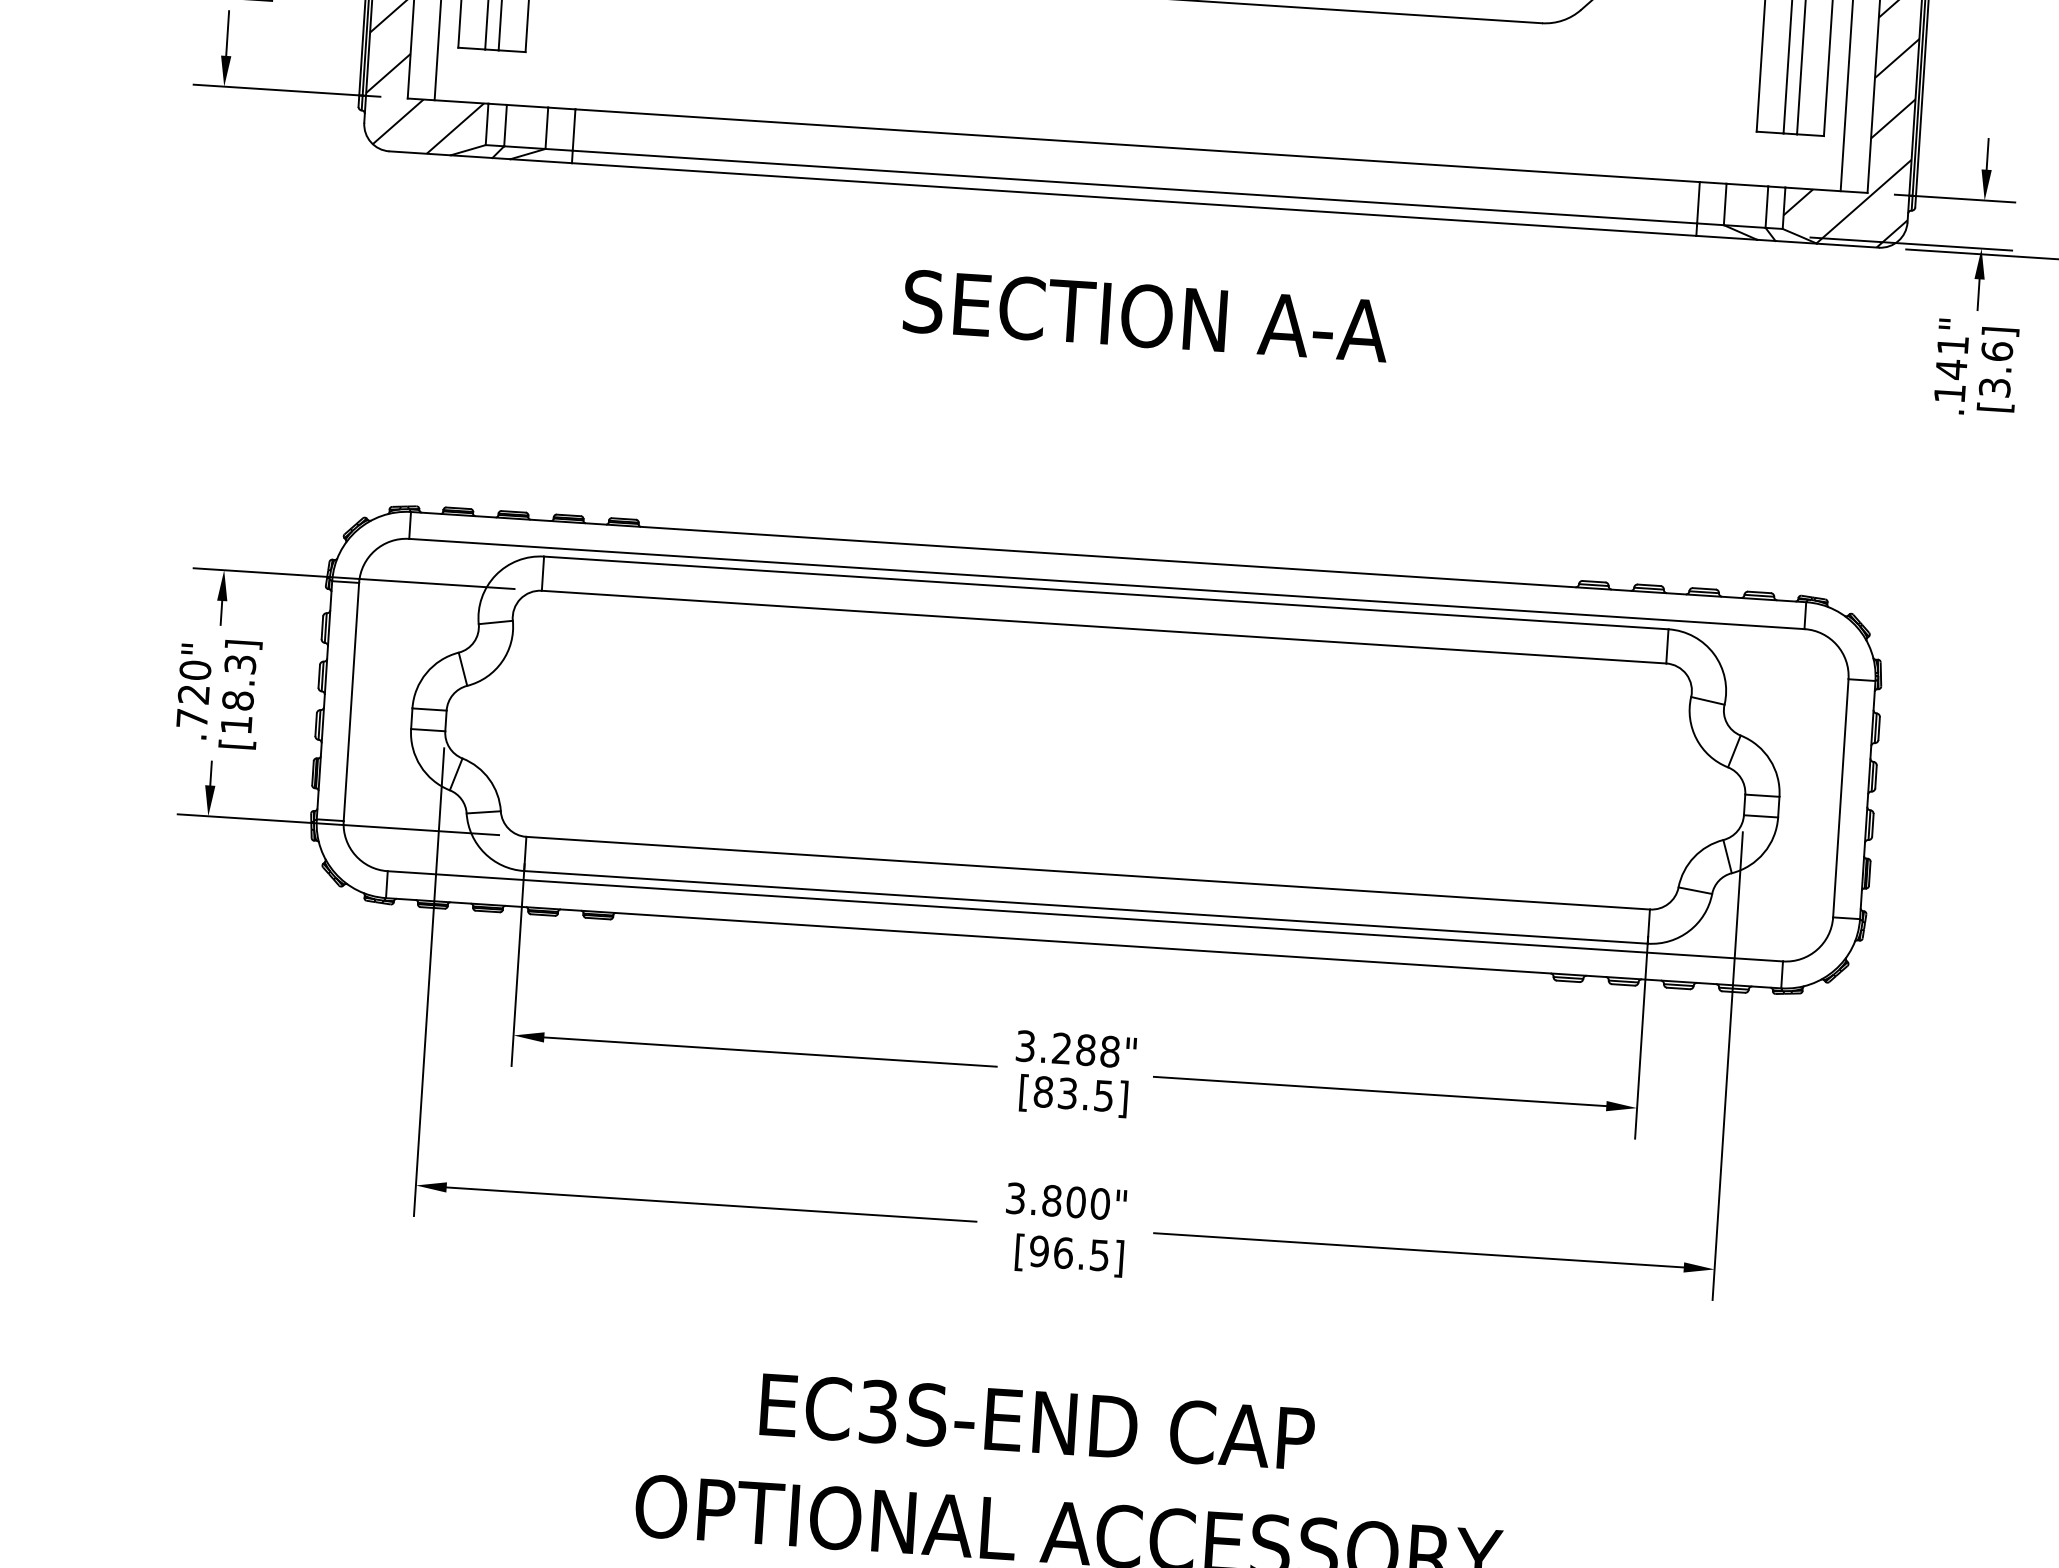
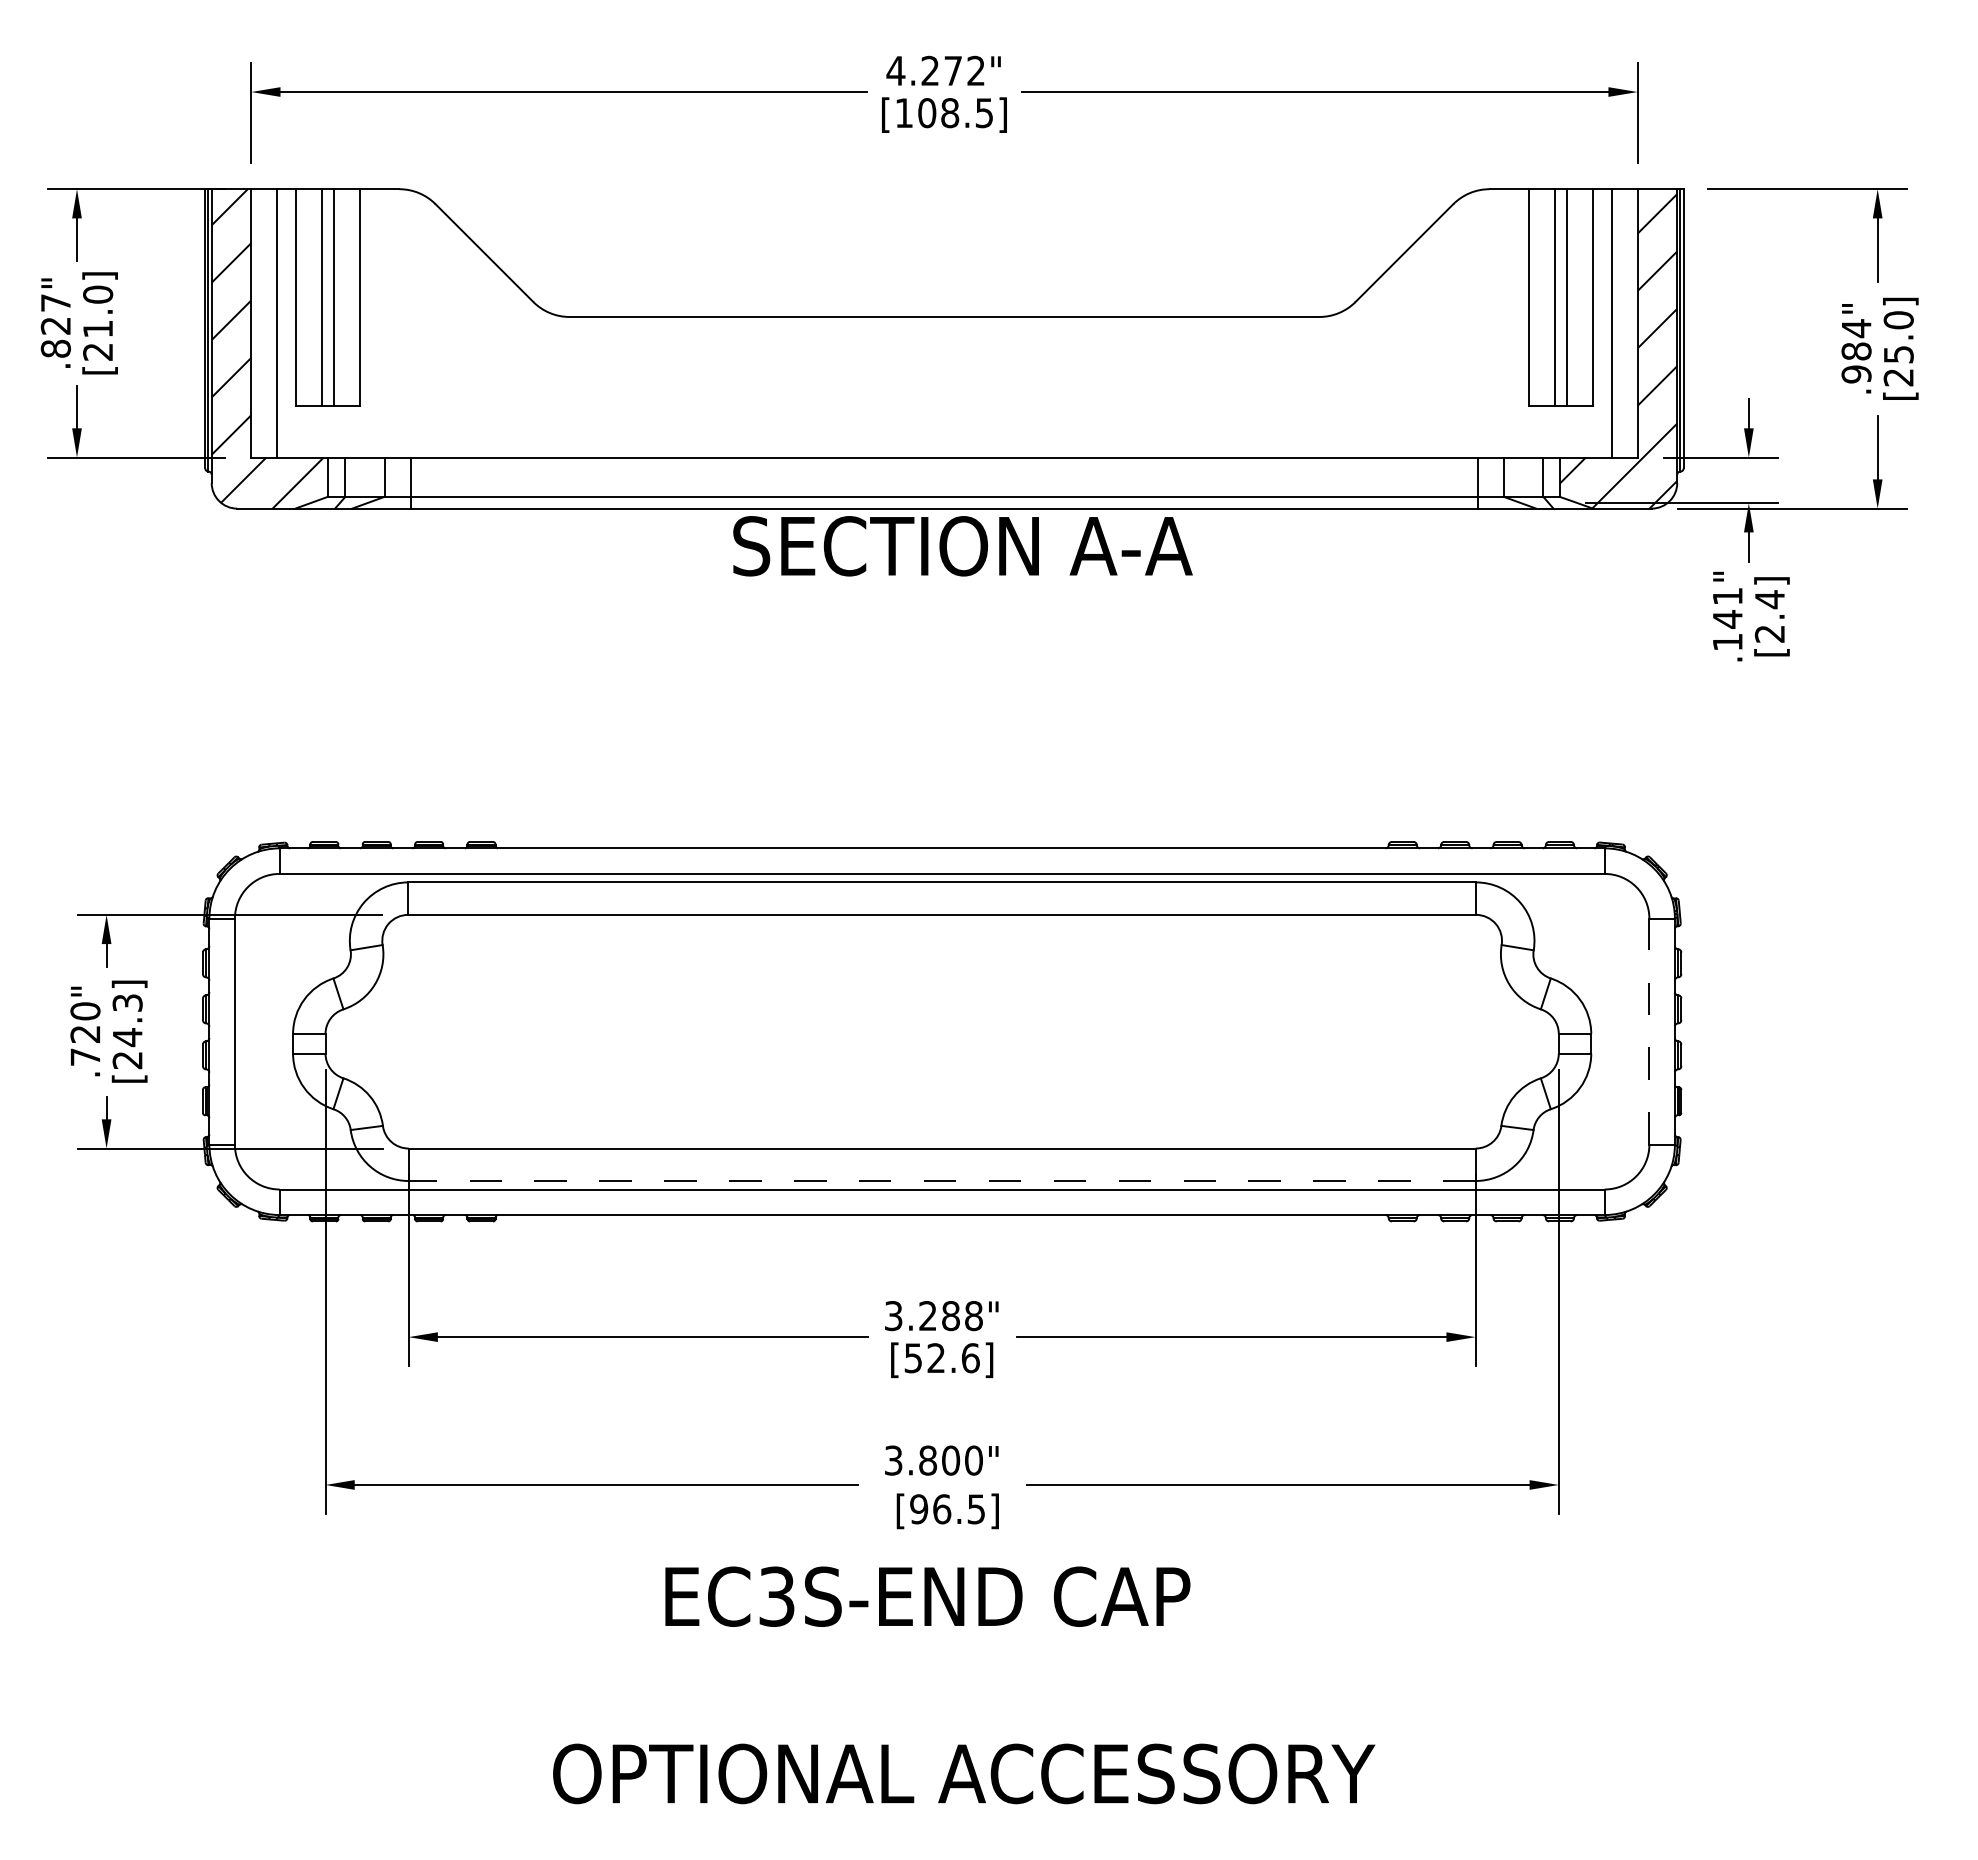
text: (1145, 316) -> (962, 546), moved
text: (1995, 369) -> (1769, 616), [3.6] -> [2.4]
text: (237, 712) -> (127, 1048), [18.3] -> [24.3]
line: (1840, 798) -> (1649, 1031), solid -> dashed
line: (1085, 907) -> (941, 1181), solid -> dashed
text: (1073, 1094) -> (941, 1358), [83.5] -> [52.6]
text: (1037, 1421) -> (927, 1596), moved

